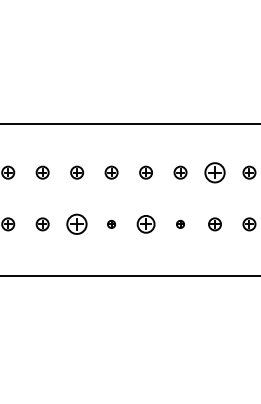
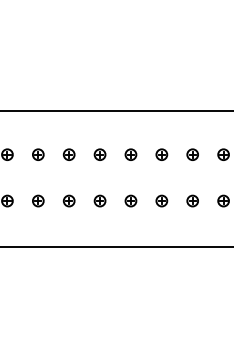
part: (214, 172) -> (192, 154), size x0.62
part: (77, 224) -> (69, 201), size x0.62
part: (111, 224) -> (99, 201), size x1.67
part: (145, 224) -> (130, 201), size x0.71
part: (180, 224) -> (161, 201), size x1.67

